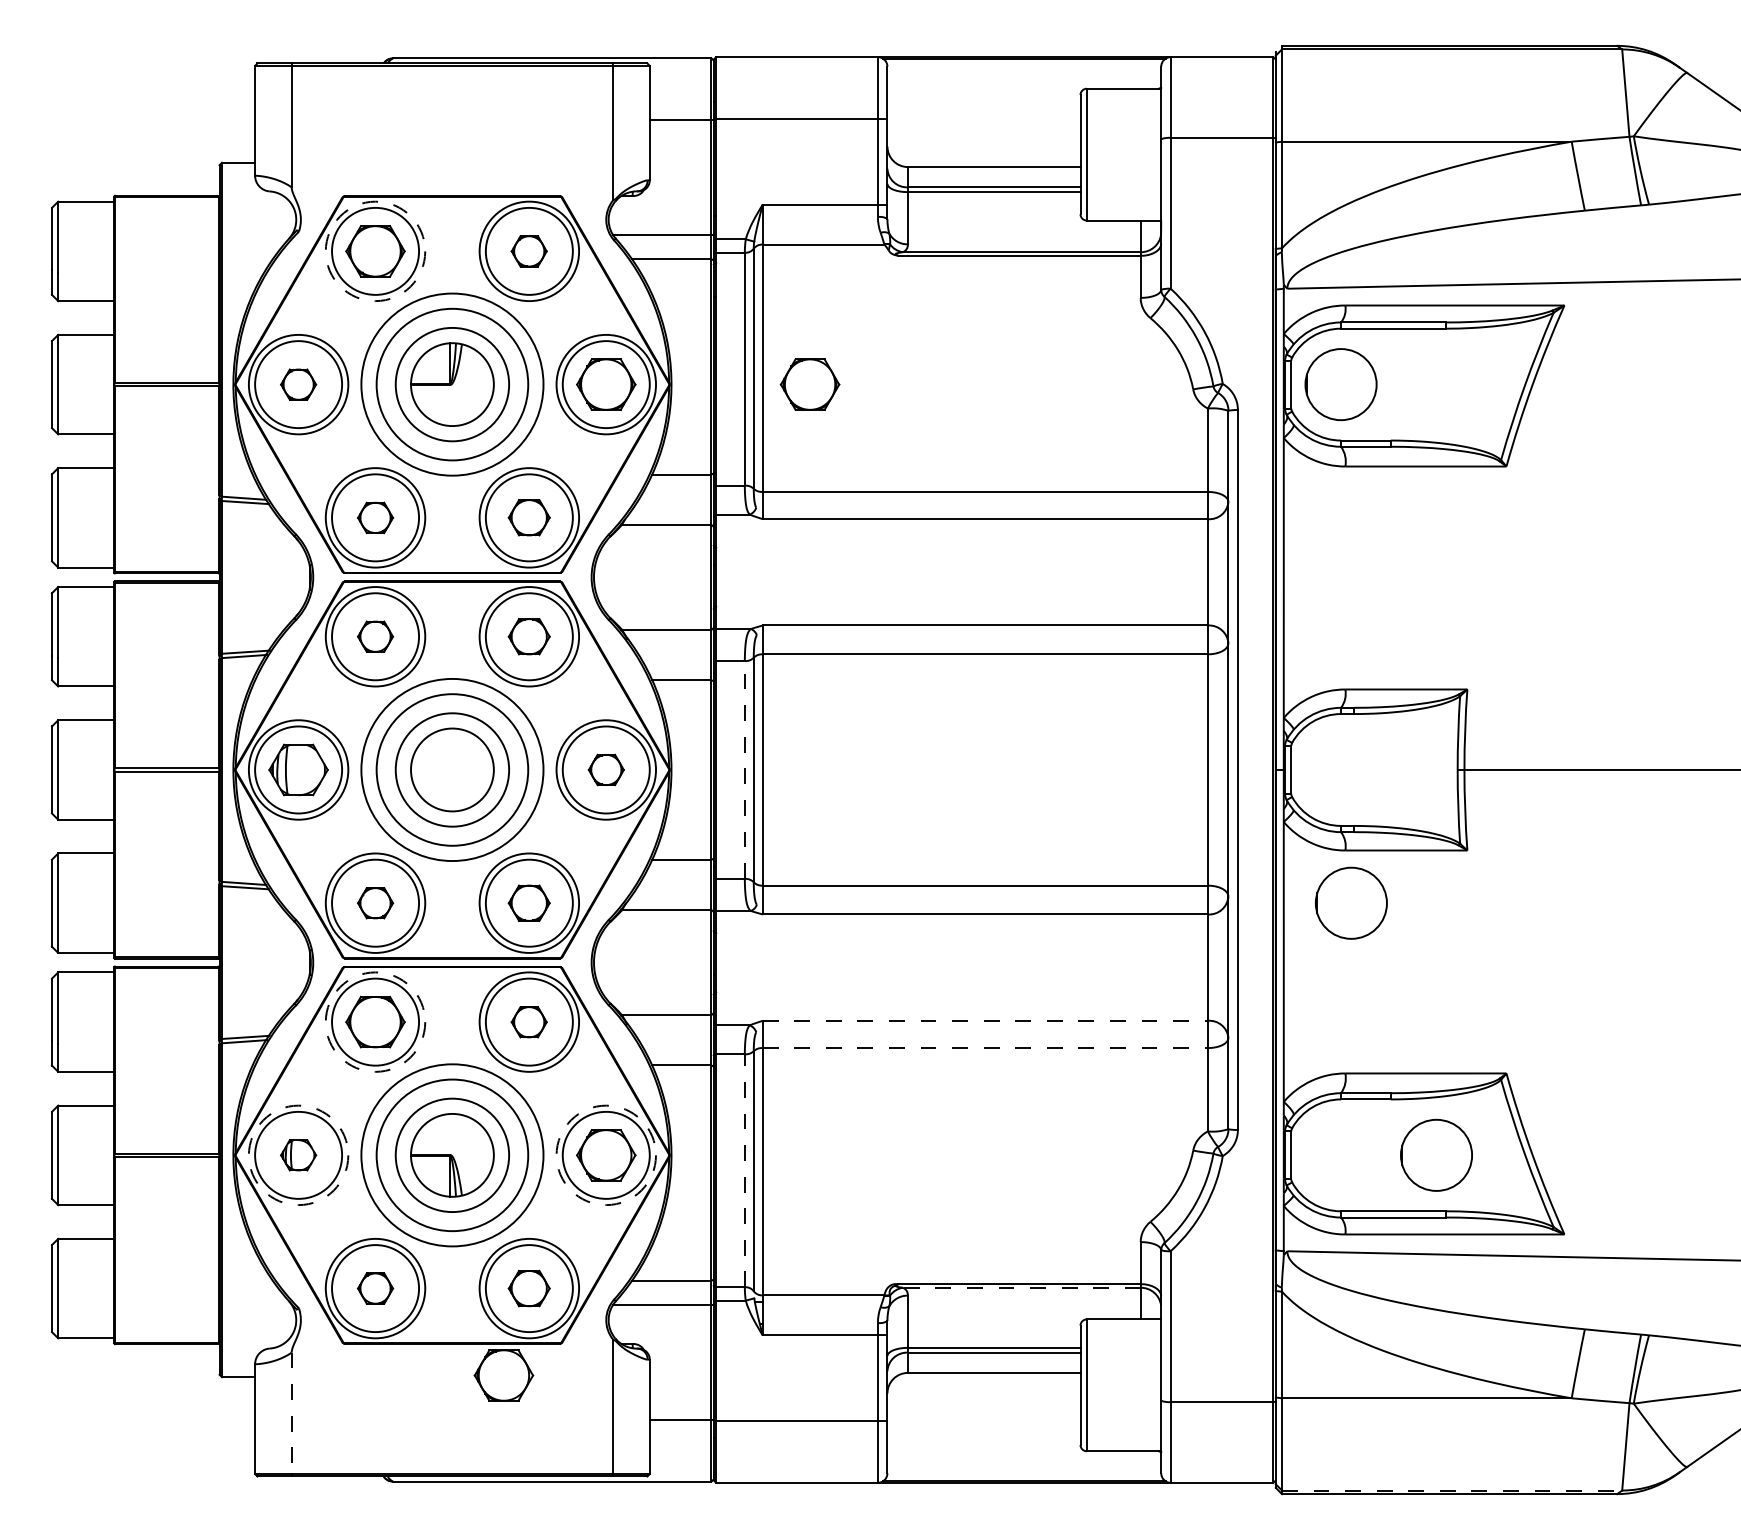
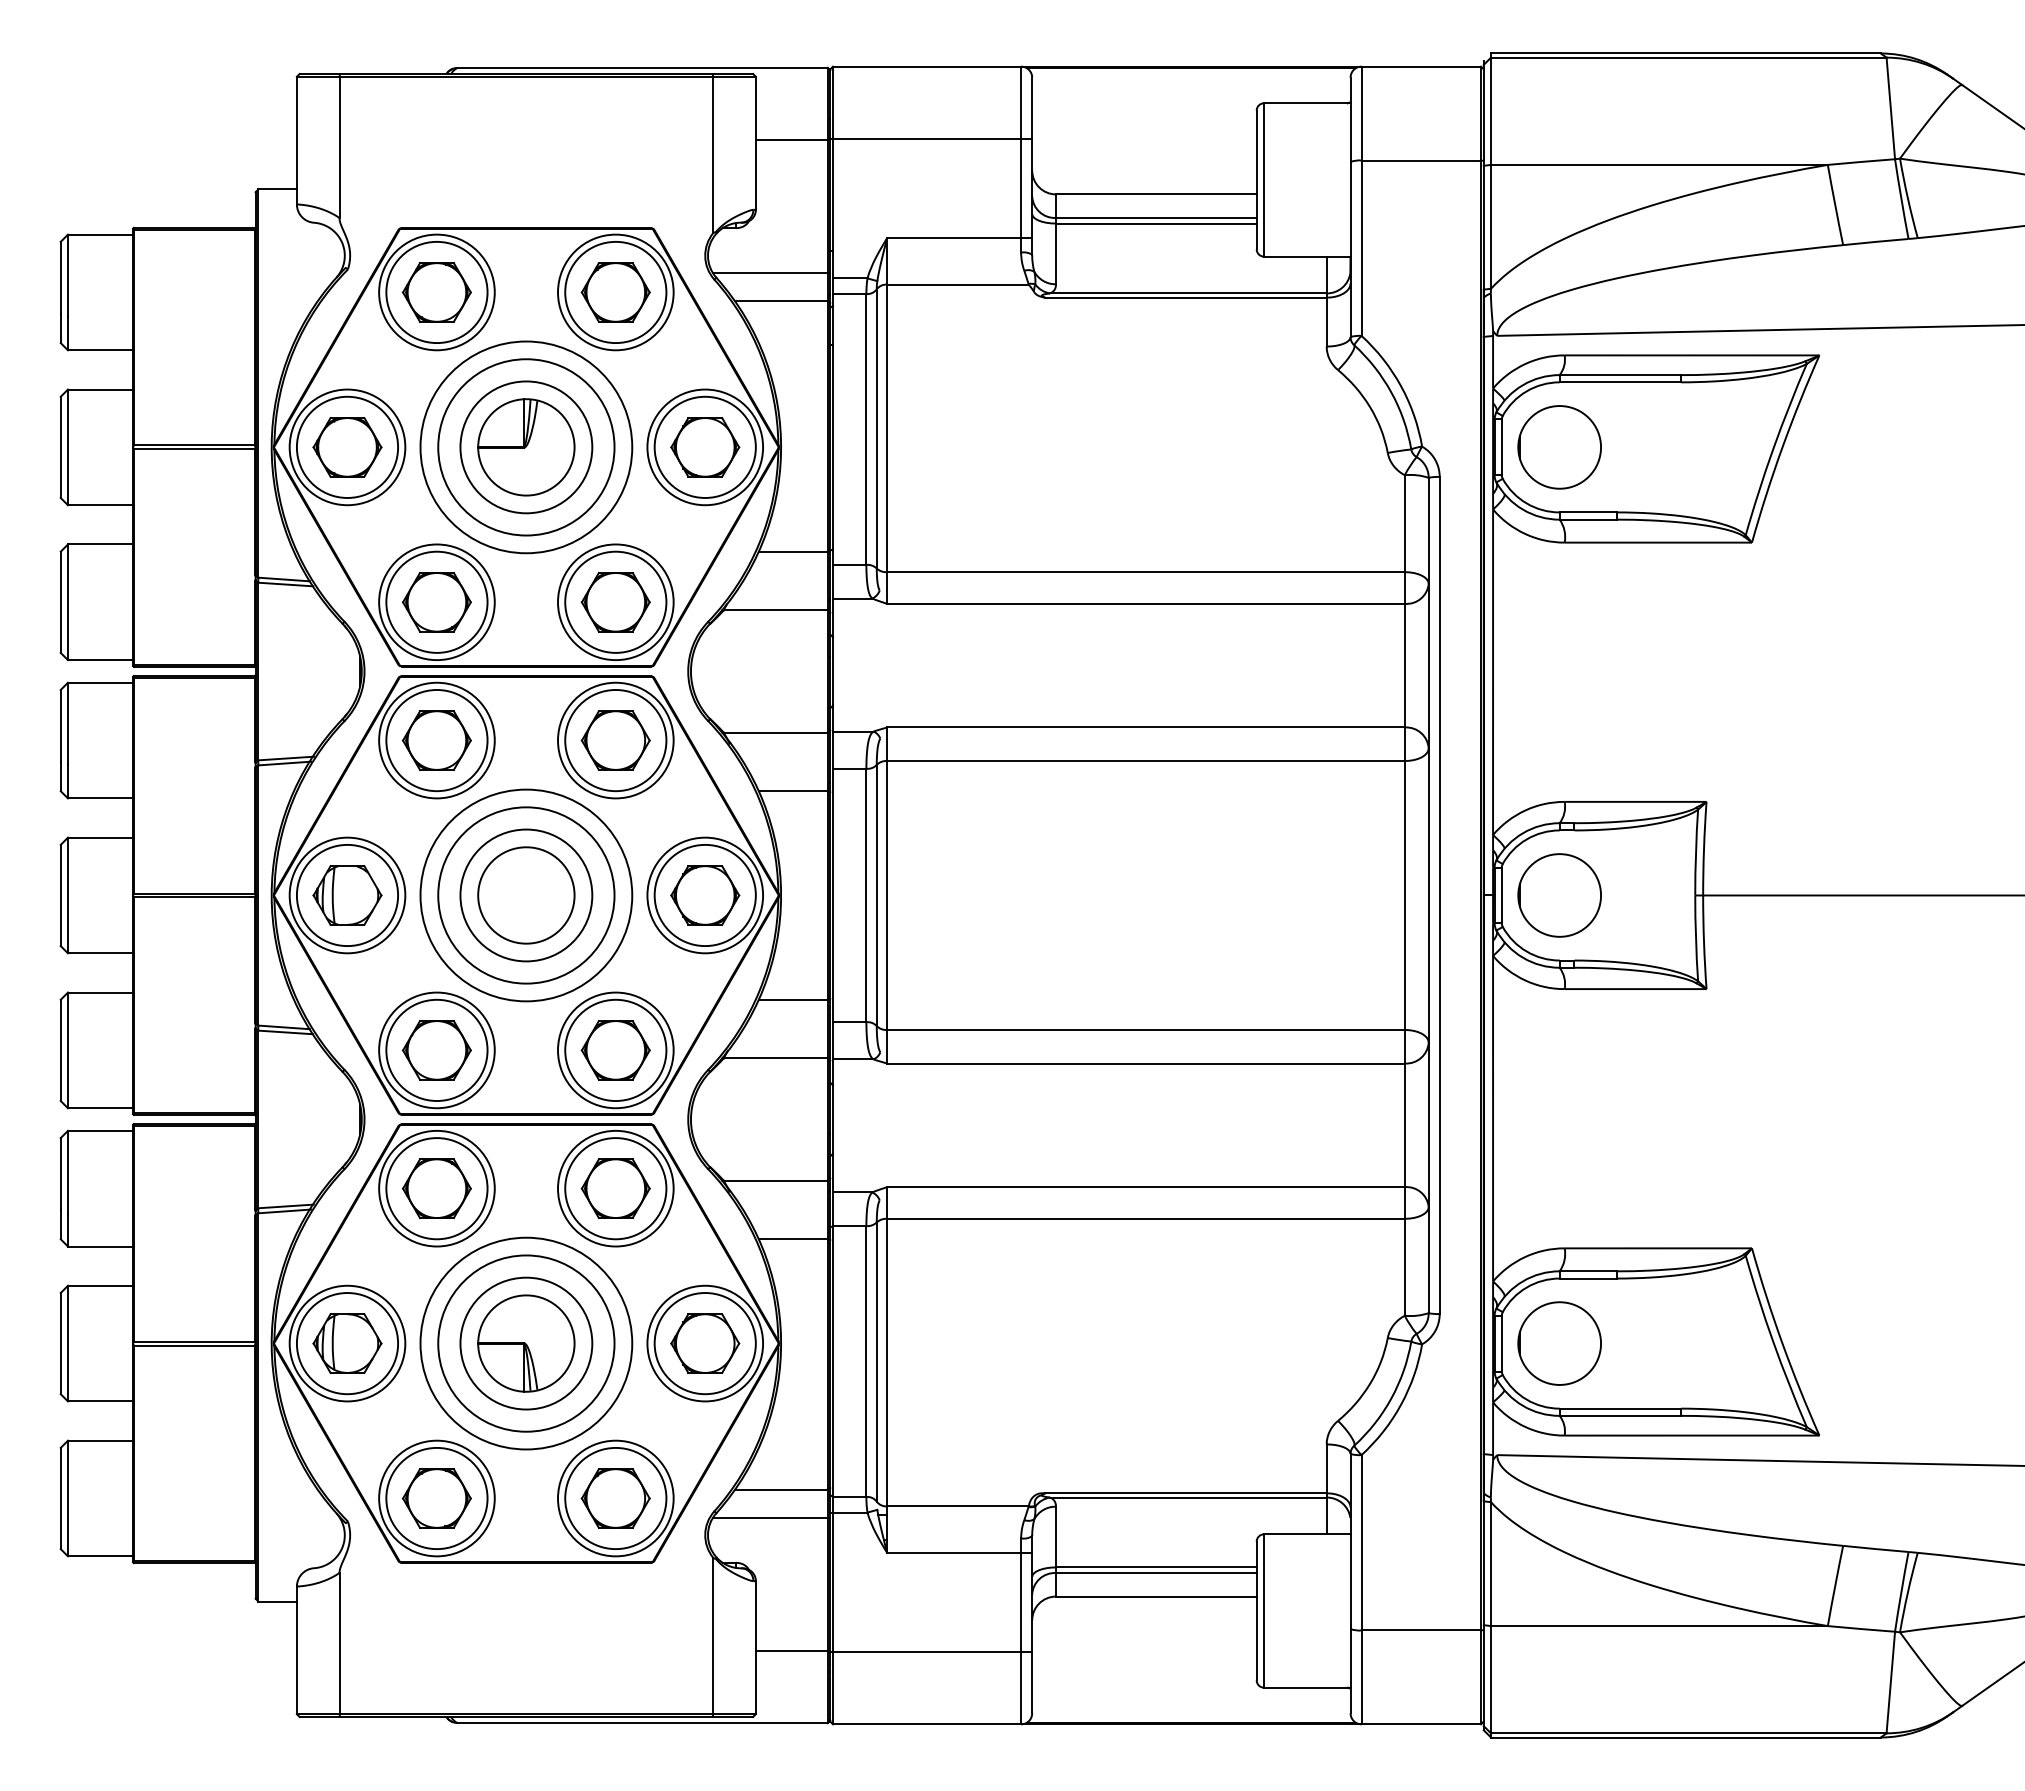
circle: (375, 251) -> (436, 292), dashed -> solid
part: (529, 251) -> (615, 292), size x1.67
part: (298, 384) -> (347, 447), size x1.67
part: (810, 384) -> (942, 447), removed
part: (529, 517) -> (615, 601), size x1.43
part: (375, 518) -> (436, 602), size x1.67
part: (375, 636) -> (436, 740), size x1.67
part: (529, 636) -> (615, 740), size x1.43
part: (606, 770) -> (705, 895), size x1.67
line: (744, 770) -> (866, 895), dashed -> solid
part: (375, 903) -> (436, 1050), size x1.67
part: (529, 903) -> (615, 1050), size x1.43
circle: (1351, 903) -> (1559, 895), moved
circle: (375, 1021) -> (436, 1188), dashed -> solid
part: (529, 1021) -> (615, 1188), size x1.67
line: (985, 1021) -> (1146, 1187), dashed -> solid
line: (985, 1047) -> (1146, 1218), dashed -> solid
circle: (298, 1155) -> (347, 1343), dashed -> solid
part: (298, 1155) -> (347, 1343), size x1.67
circle: (606, 1155) -> (705, 1343), dashed -> solid
circle: (1436, 1155) -> (1559, 1343), moved
line: (744, 1170) -> (866, 1361), dashed -> solid
line: (1021, 1287) -> (1187, 1497), dashed -> solid
part: (375, 1288) -> (436, 1498), size x1.67
part: (529, 1288) -> (615, 1498), size x1.43
part: (504, 1375) -> (586, 1599), removed
line: (291, 1413) -> (339, 1643), dashed -> solid
line: (1451, 1490) -> (1688, 1733), dashed -> solid

